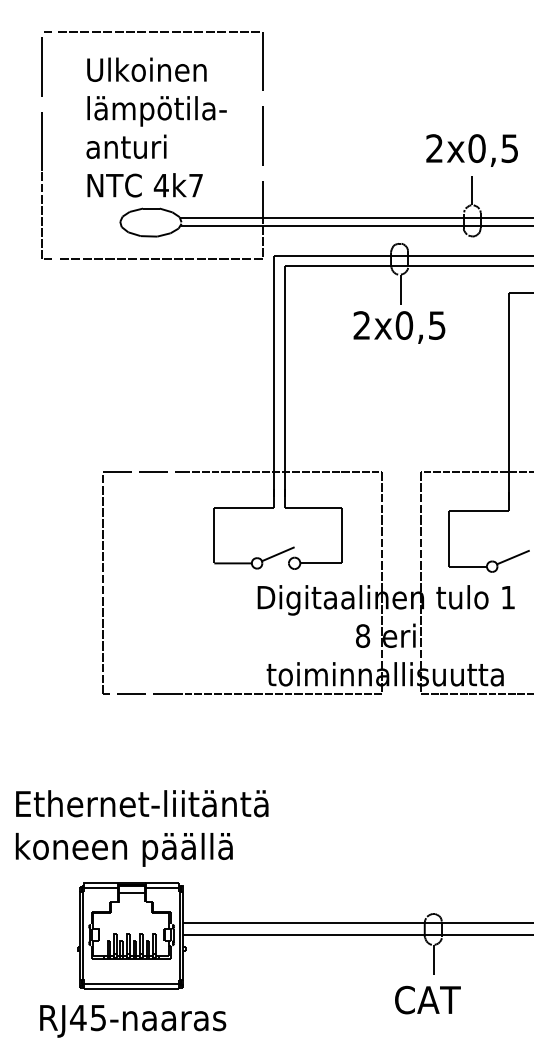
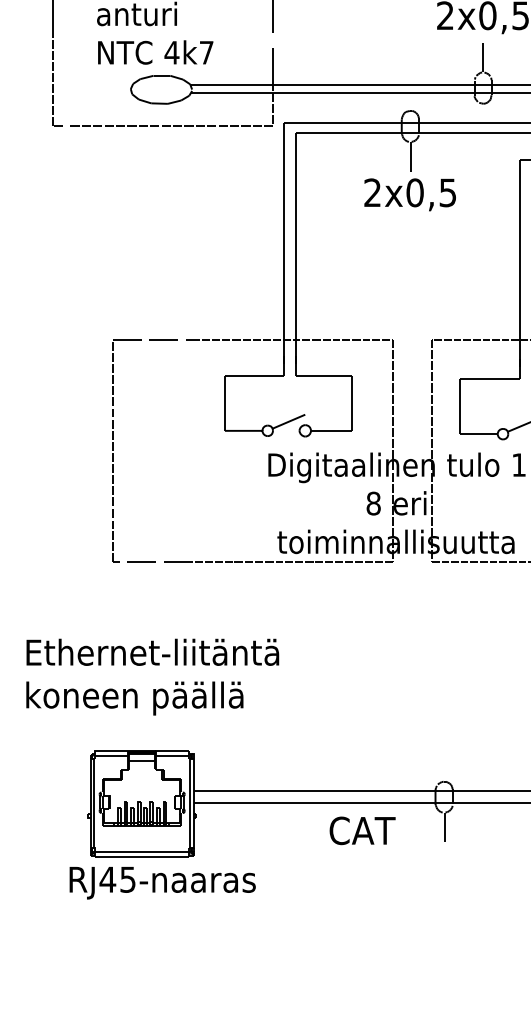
text: (141, 828) -> (152, 677), moved
text: (427, 999) -> (362, 830), moved
text: (133, 1021) -> (163, 883), moved

